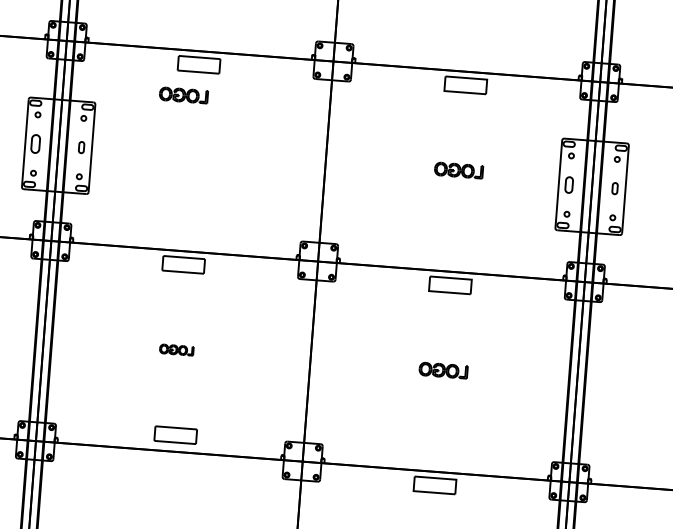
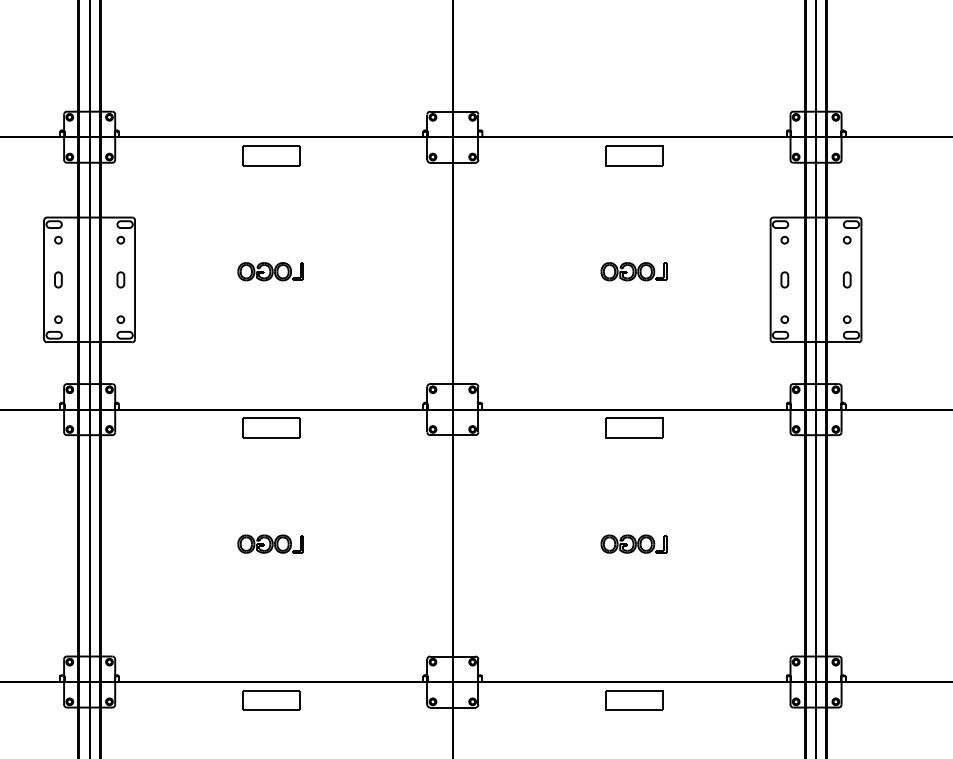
part: (183, 95) -> (270, 271), moved
part: (35, 143) -> (58, 279), size x0.62
part: (569, 184) -> (784, 279), size x0.71
part: (176, 349) -> (270, 543), size x1.43
part: (175, 435) -> (271, 700), moved

